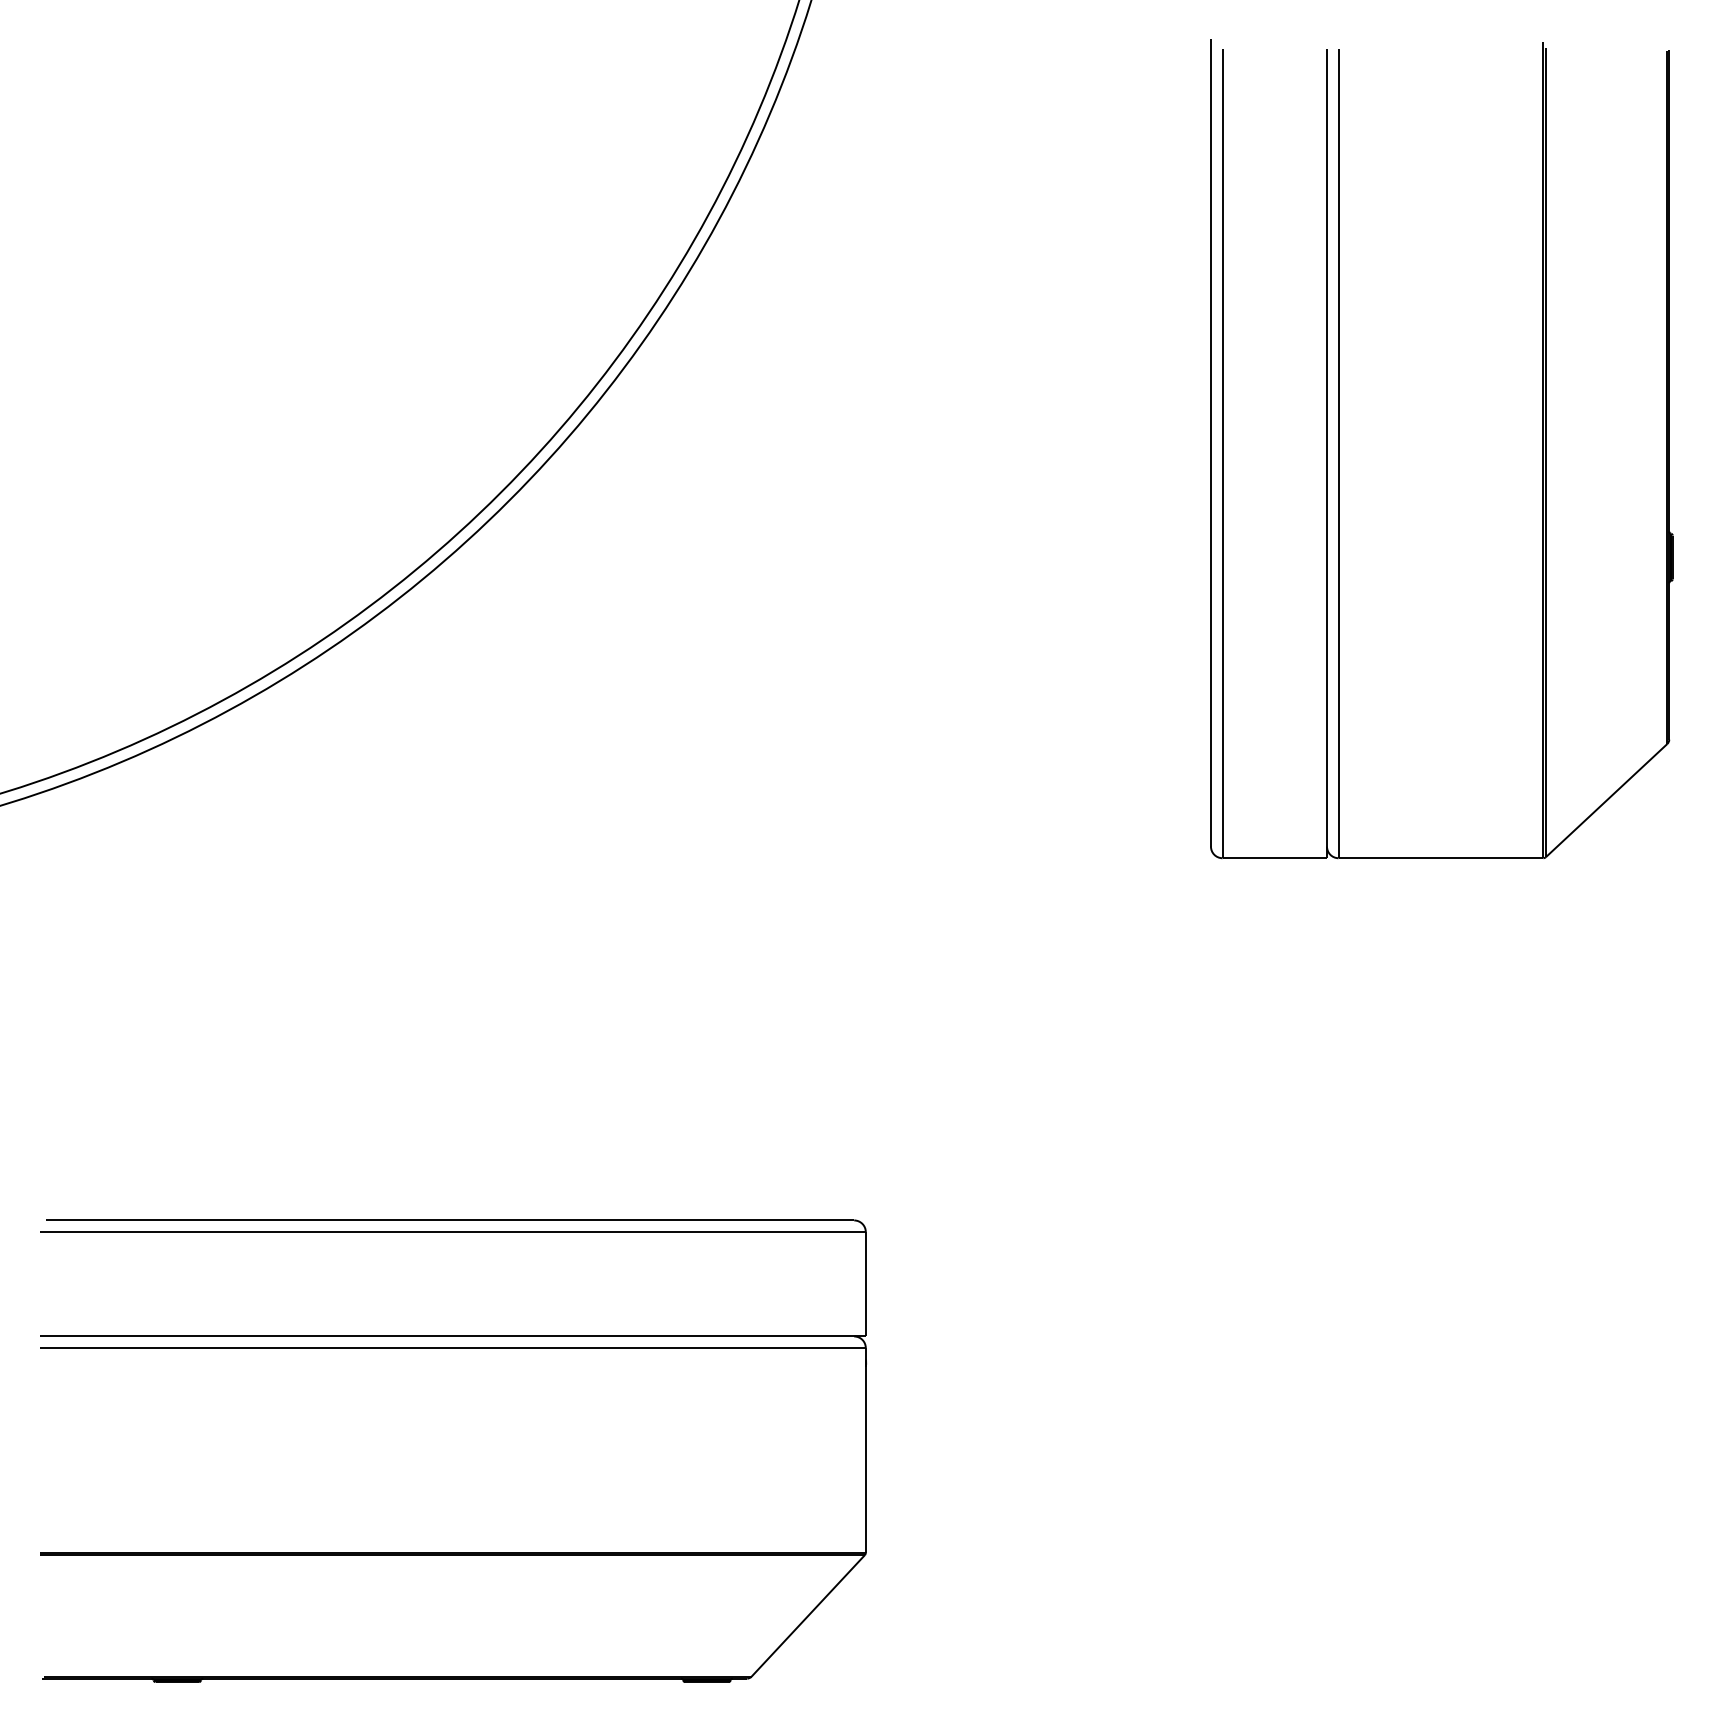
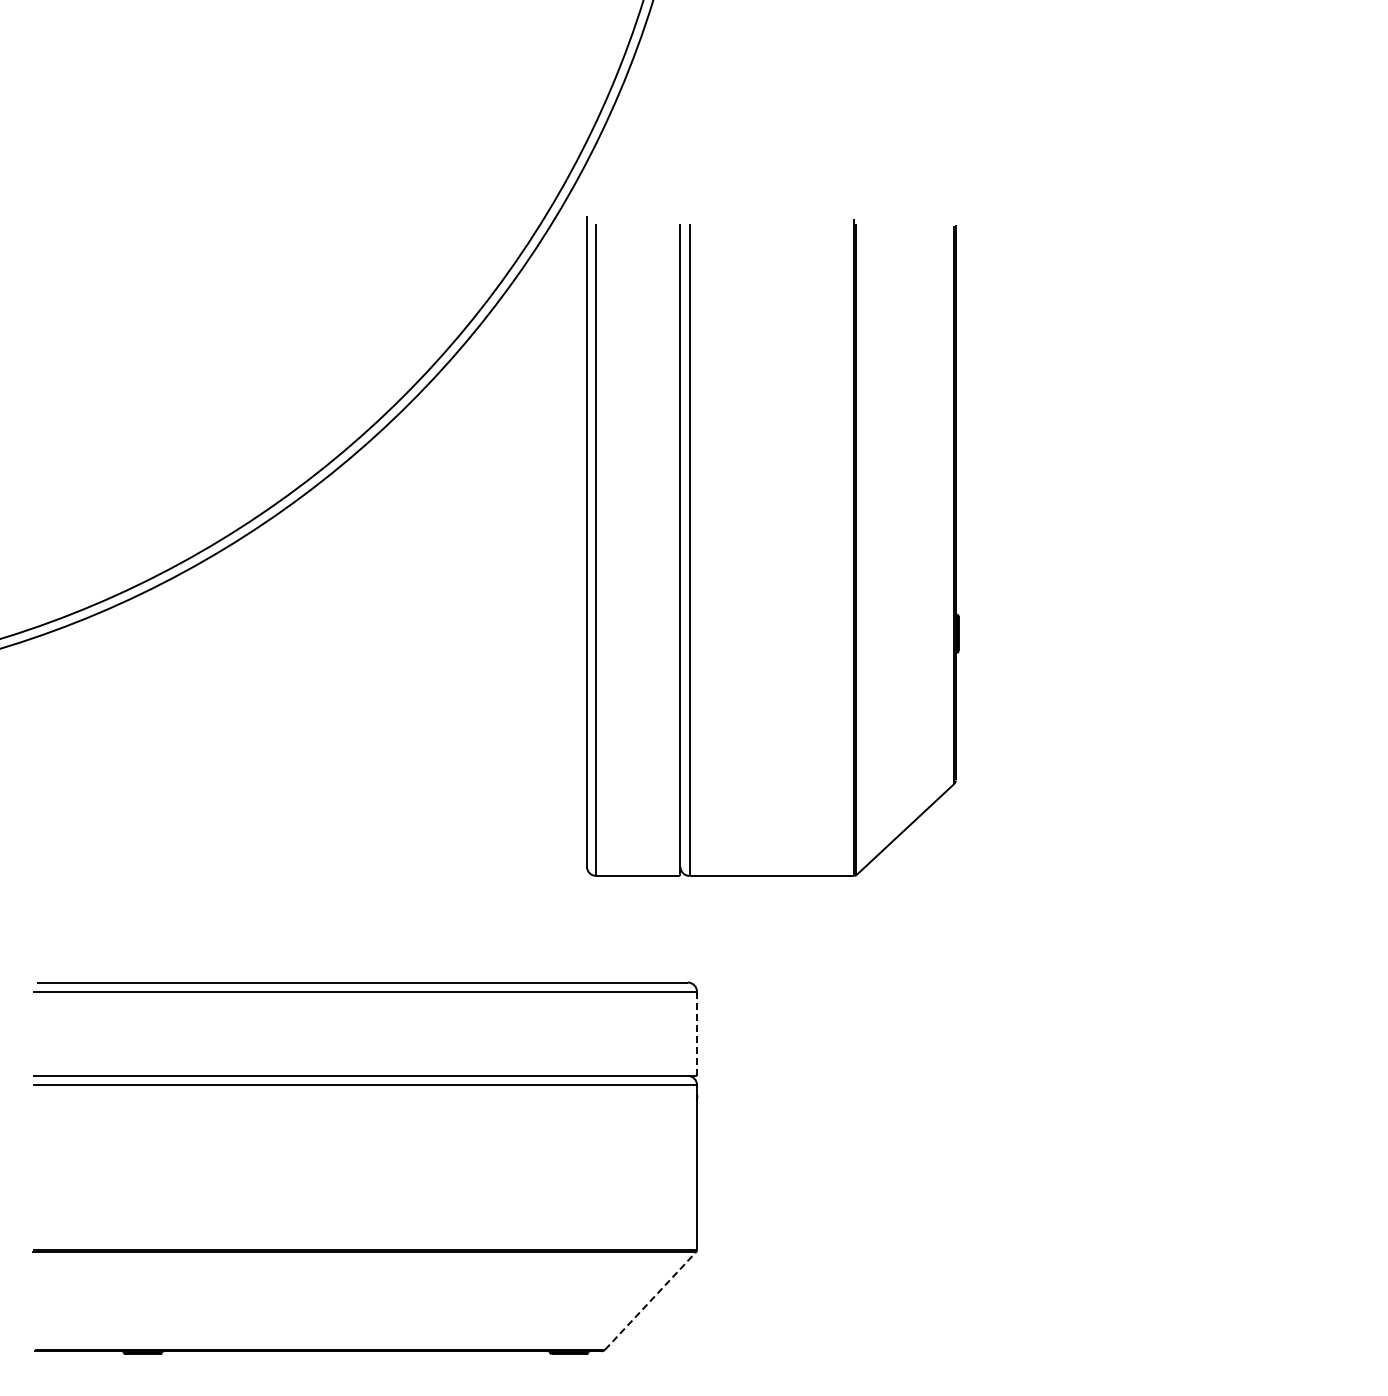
part: (1542, 448) -> (853, 546), moved
line: (866, 1283) -> (697, 1033), solid -> dashed
line: (807, 1615) -> (650, 1300), solid -> dashed

